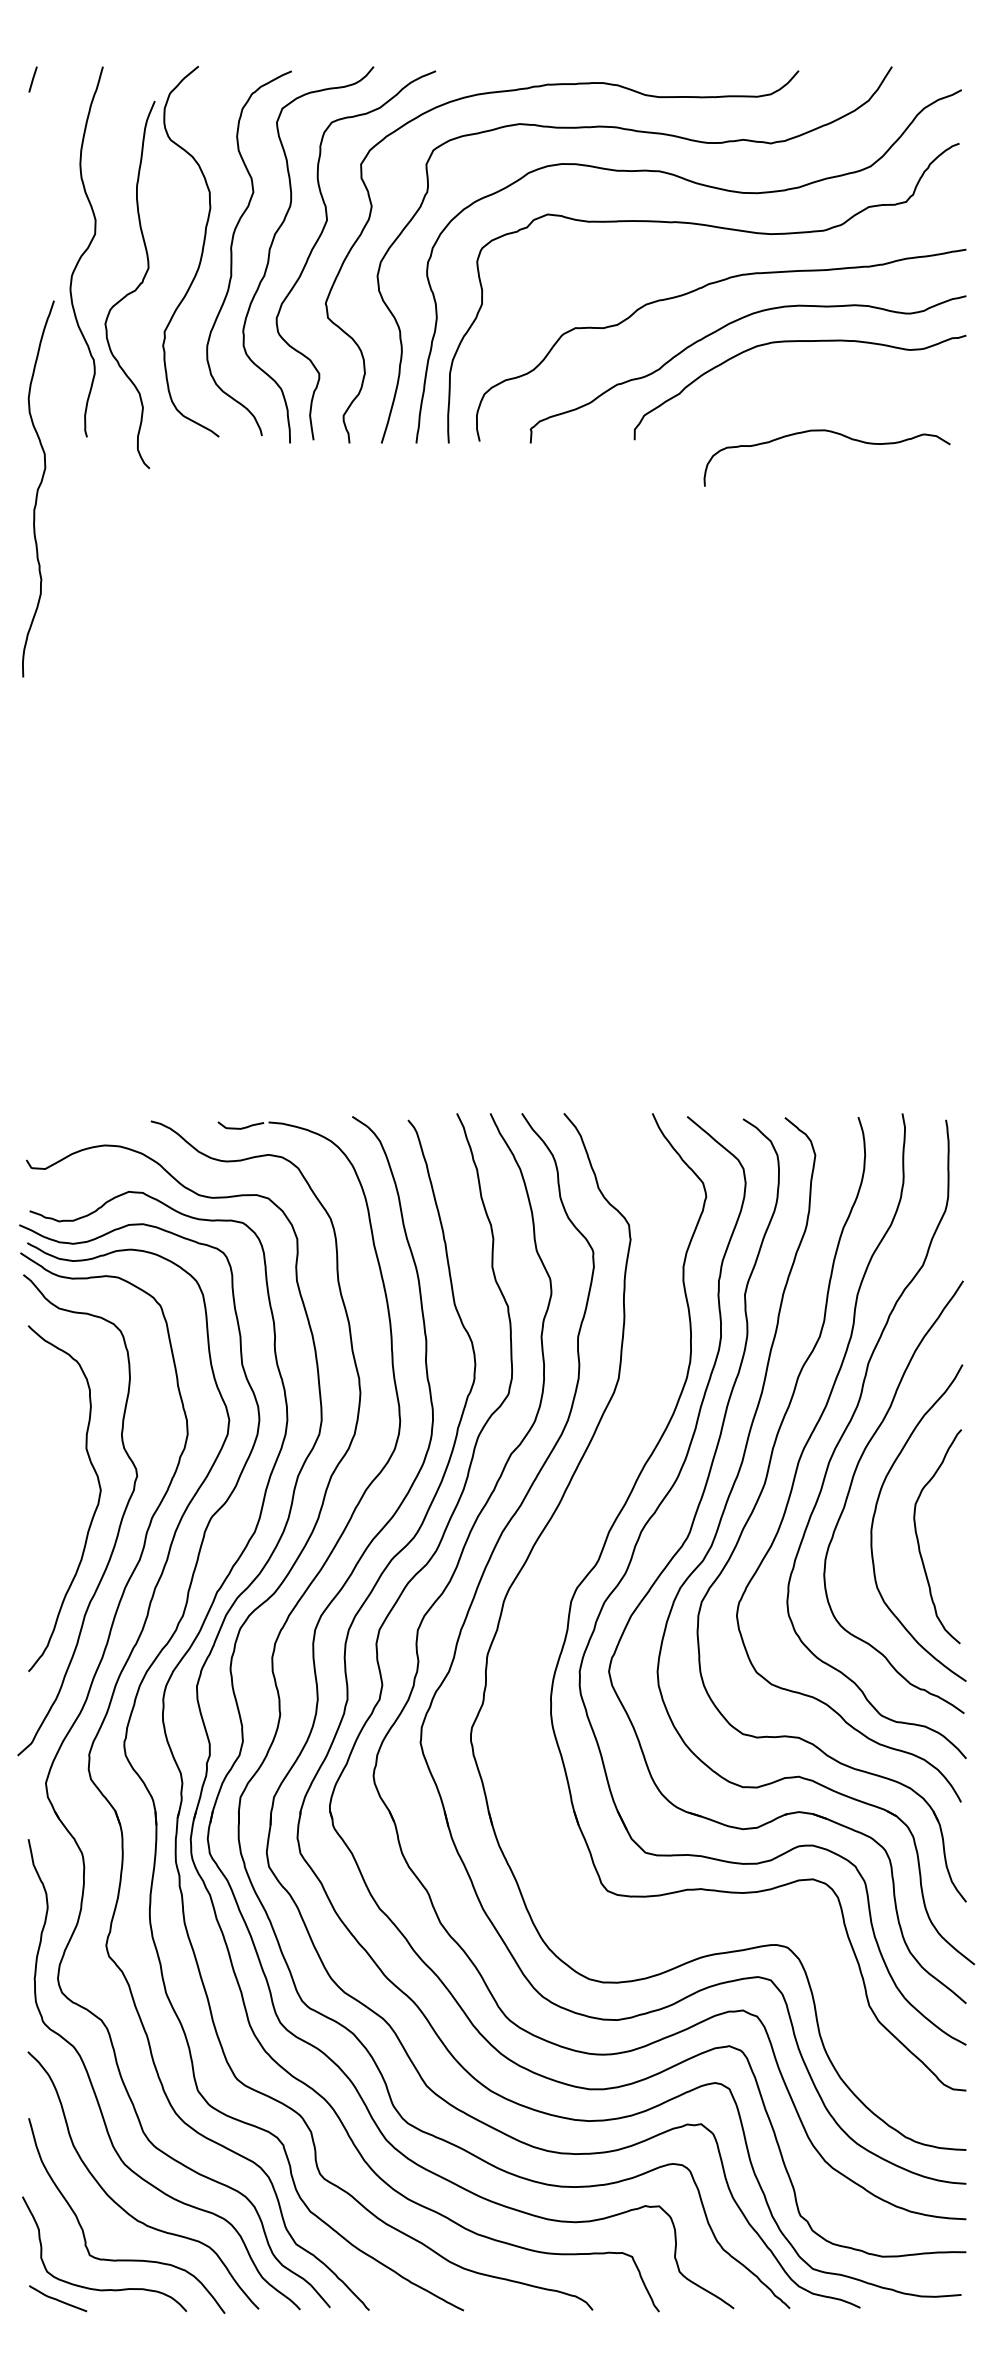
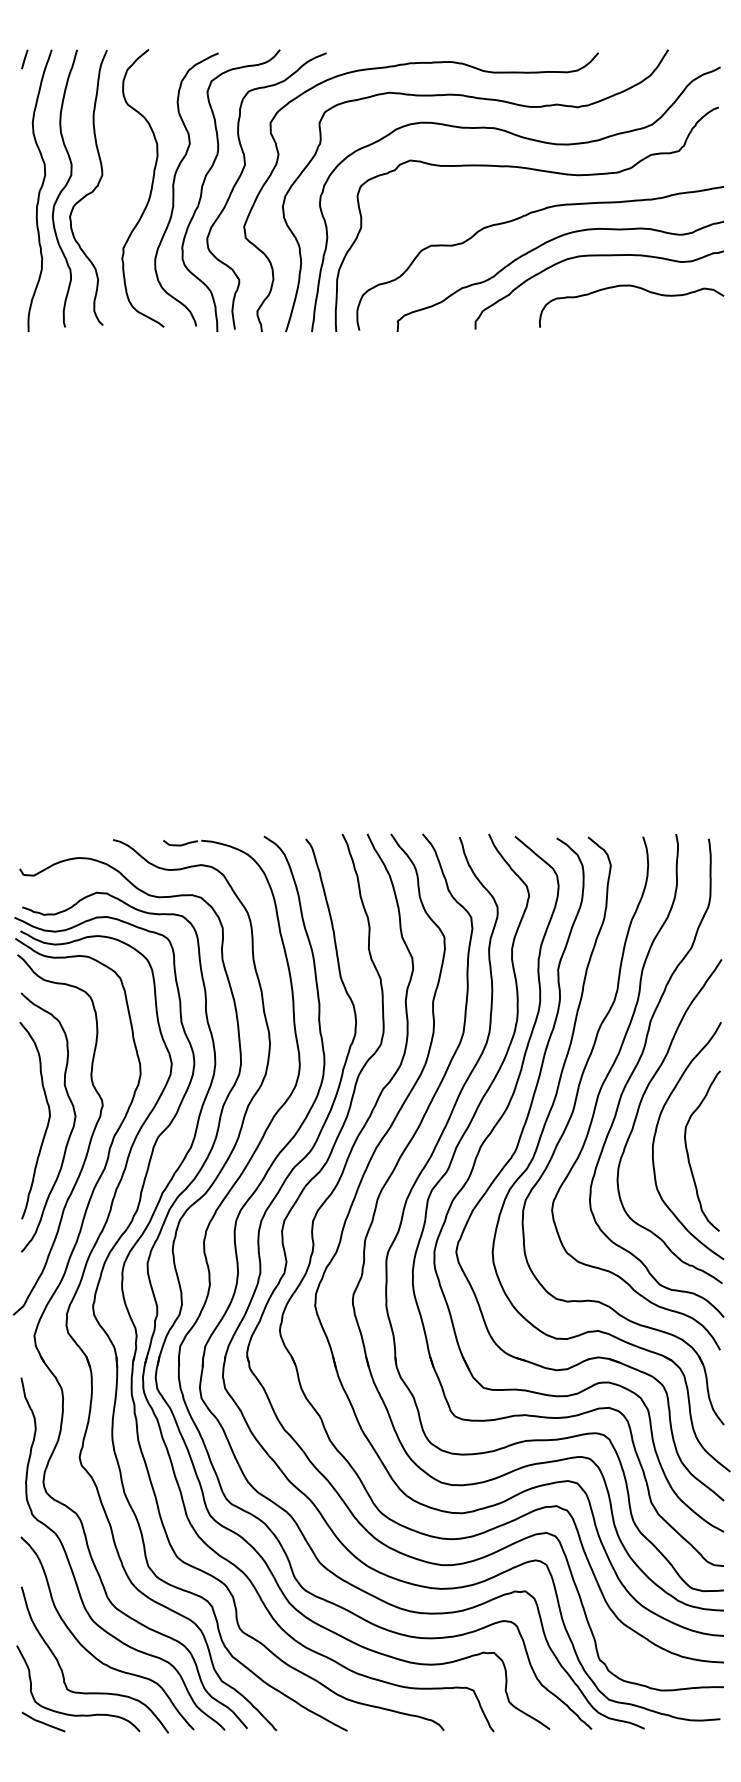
curve: (134, 289) -> (91, 191), moved
curve: (833, 433) -> (636, 287), moved
curve: (38, 488) -> (40, 190), moved
curve: (63, 1498) -> (47, 1122), added
part: (578, 1539) -> (433, 1153), added

